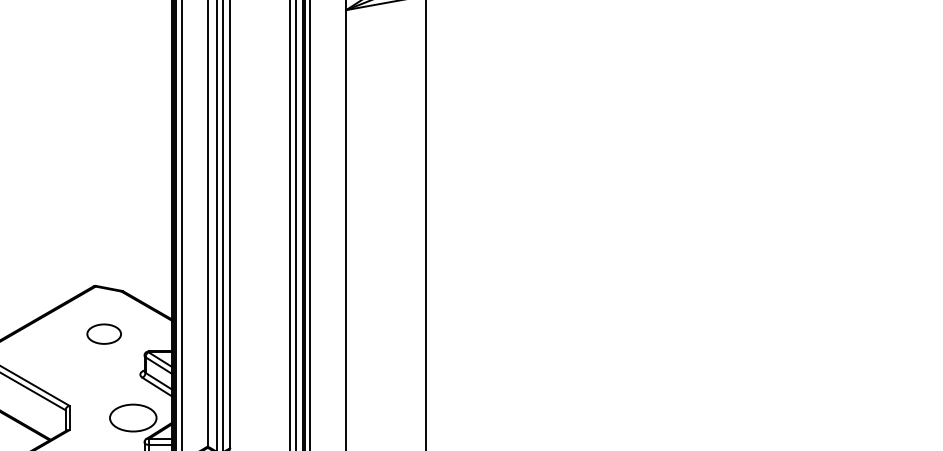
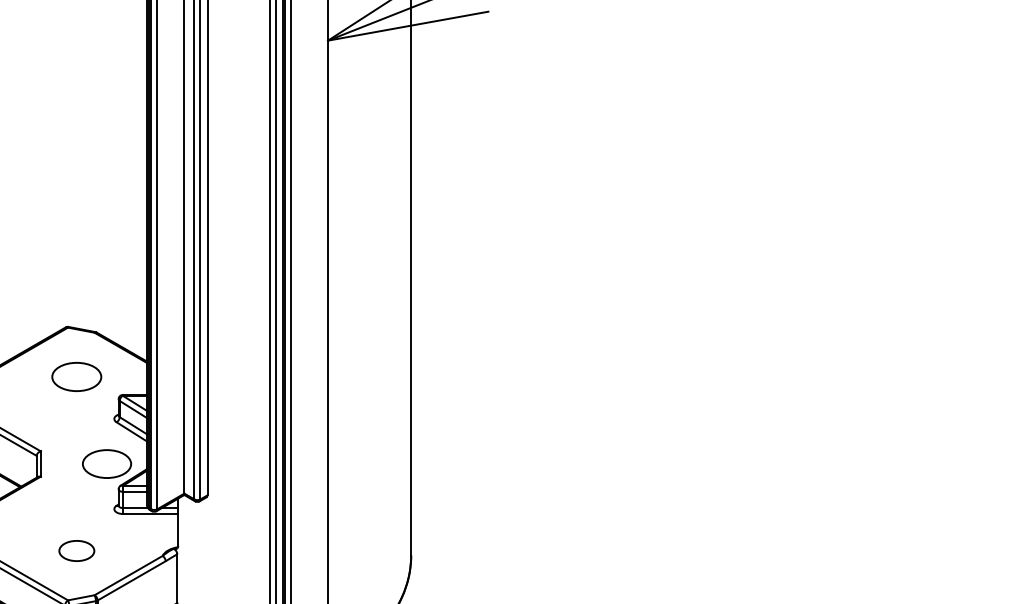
part: (103, 333) -> (76, 376), size x1.4

